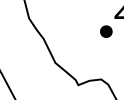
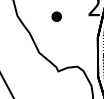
part: (105, 31) -> (56, 16), moved

